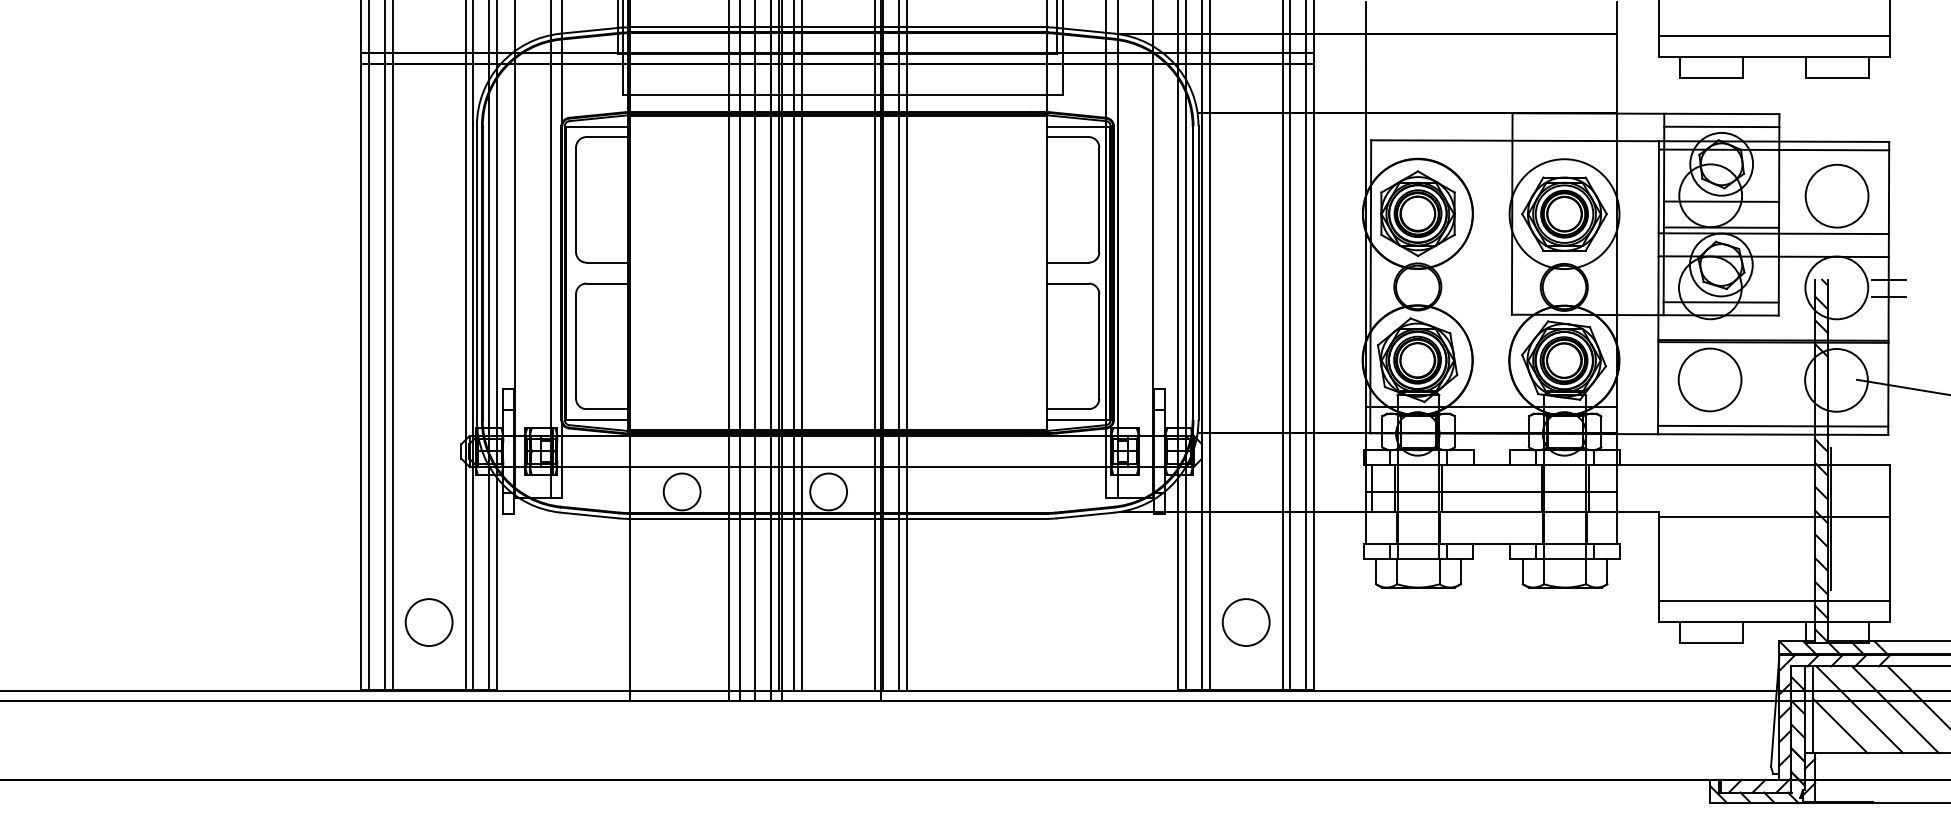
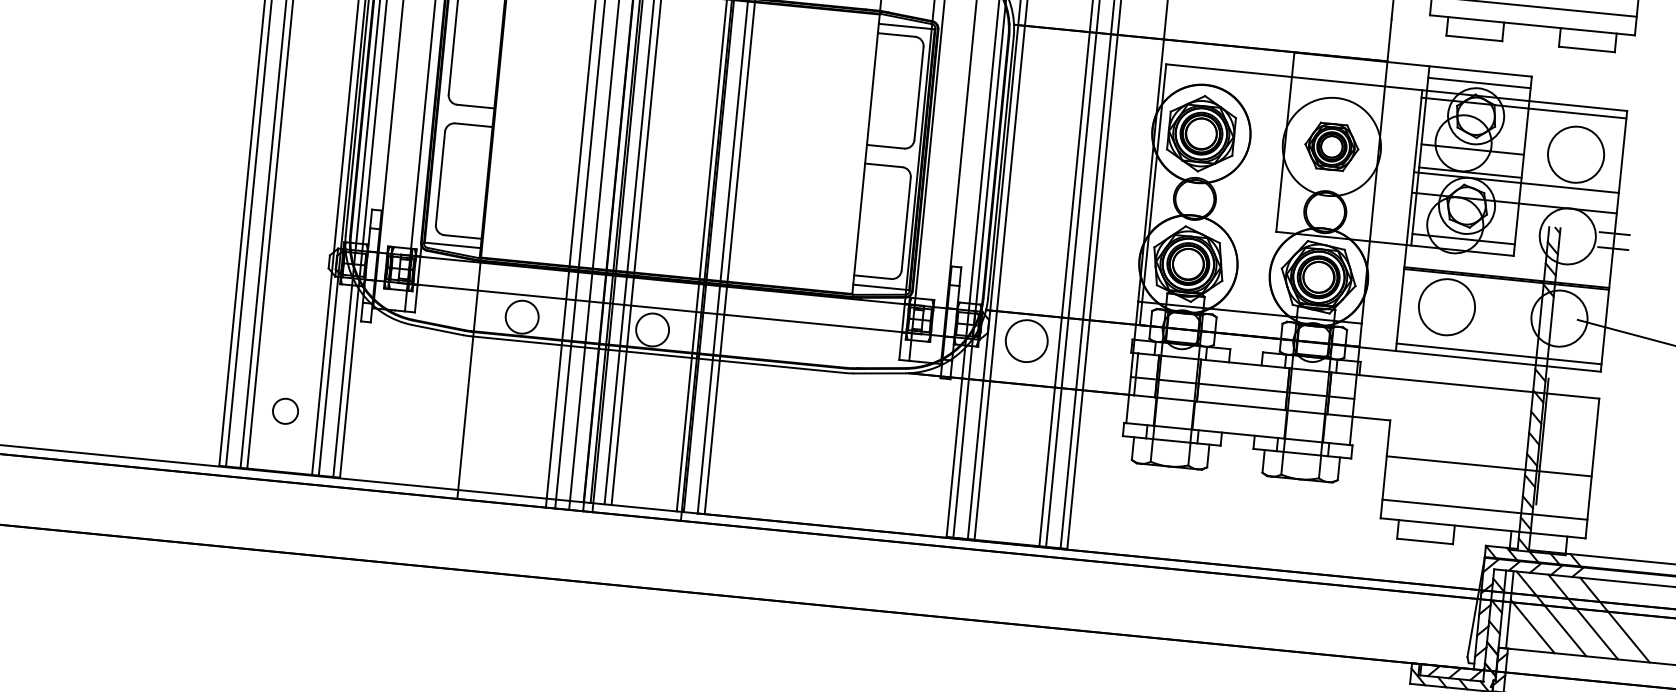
part: (1564, 213) -> (1331, 146), size x0.7
line: (1774, 517) -> (1489, 466), moved
circle: (428, 622) -> (285, 411), size x0.6
circle: (1245, 622) -> (1026, 341), moved

